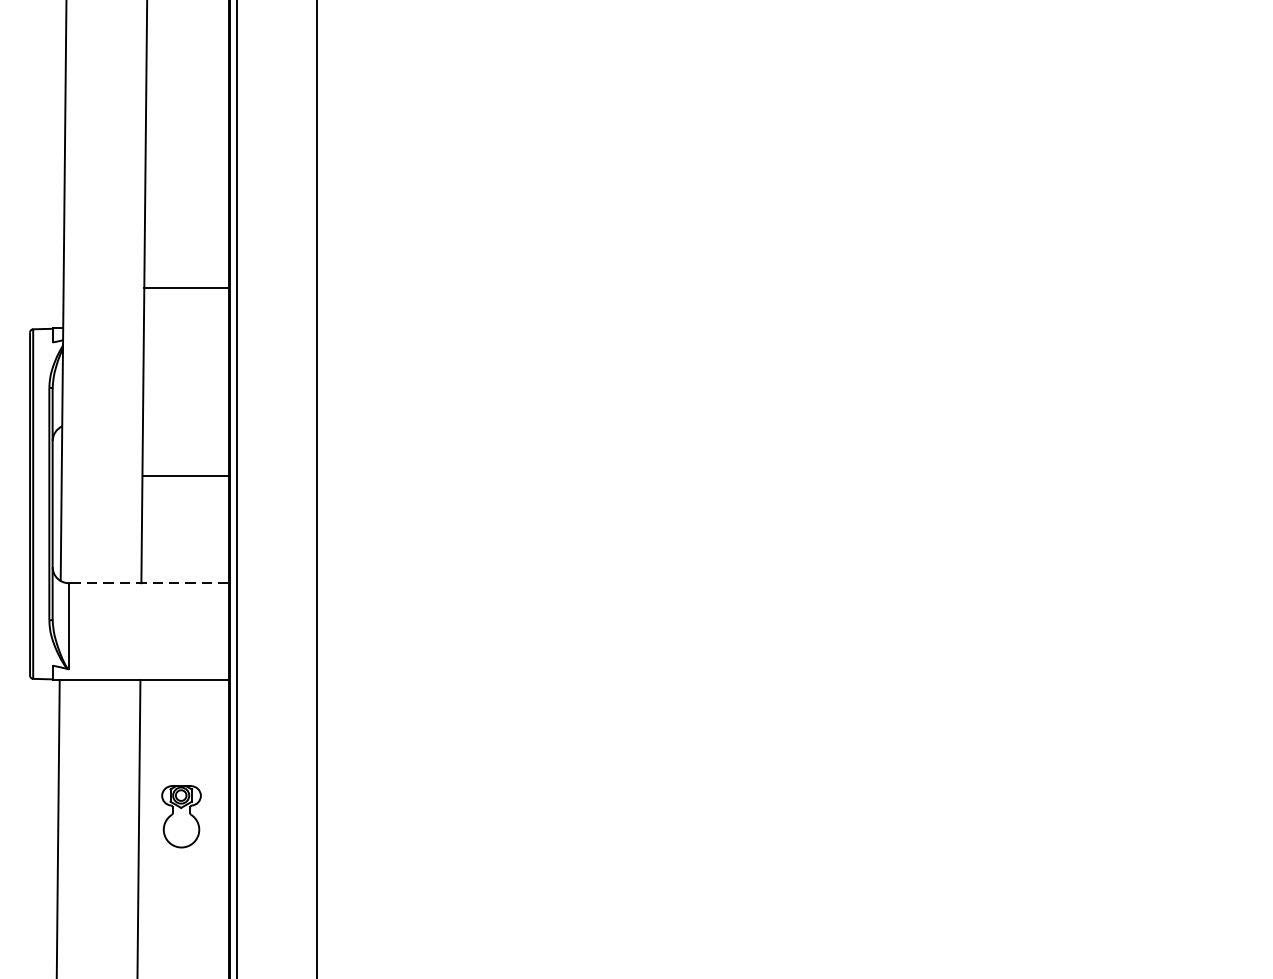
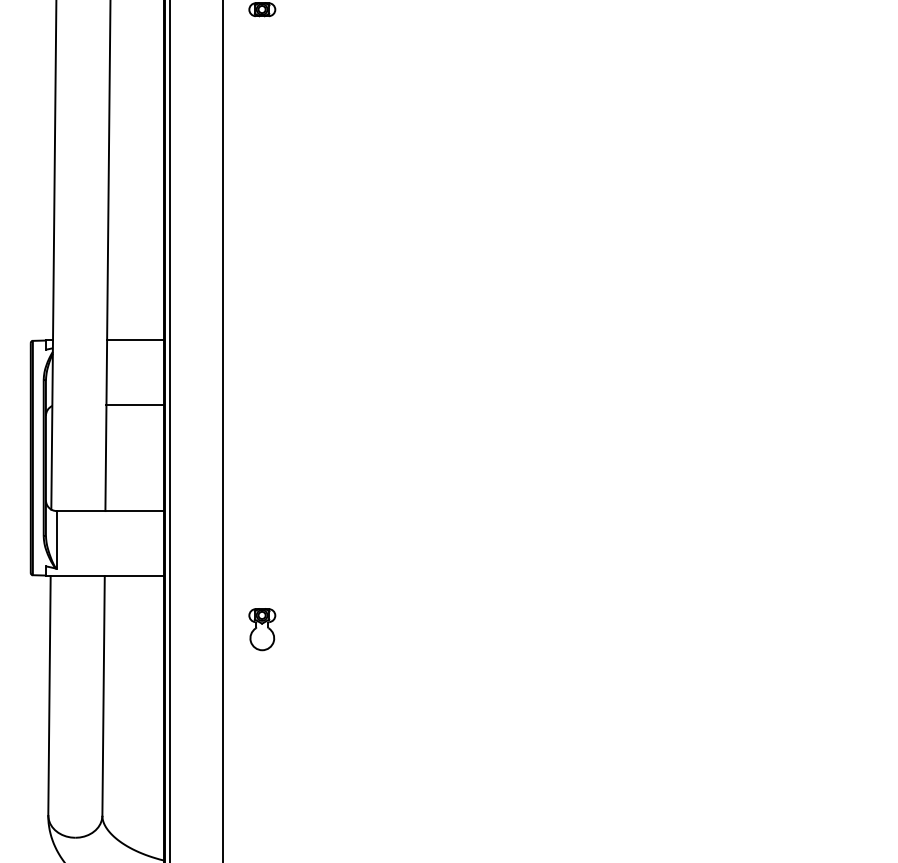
line: (186, 288) -> (135, 340), moved
line: (184, 476) -> (134, 405), moved
line: (148, 583) -> (110, 511), dashed -> solid
part: (181, 816) -> (262, 629), moved

